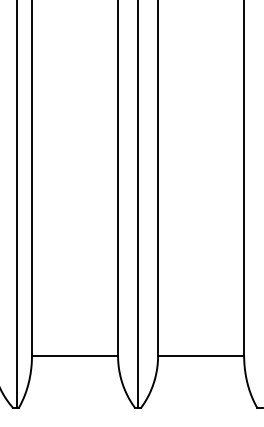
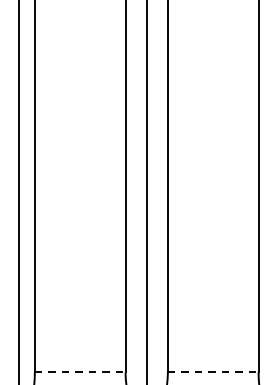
line: (75, 355) -> (80, 372), solid -> dashed
line: (201, 355) -> (213, 372), solid -> dashed

